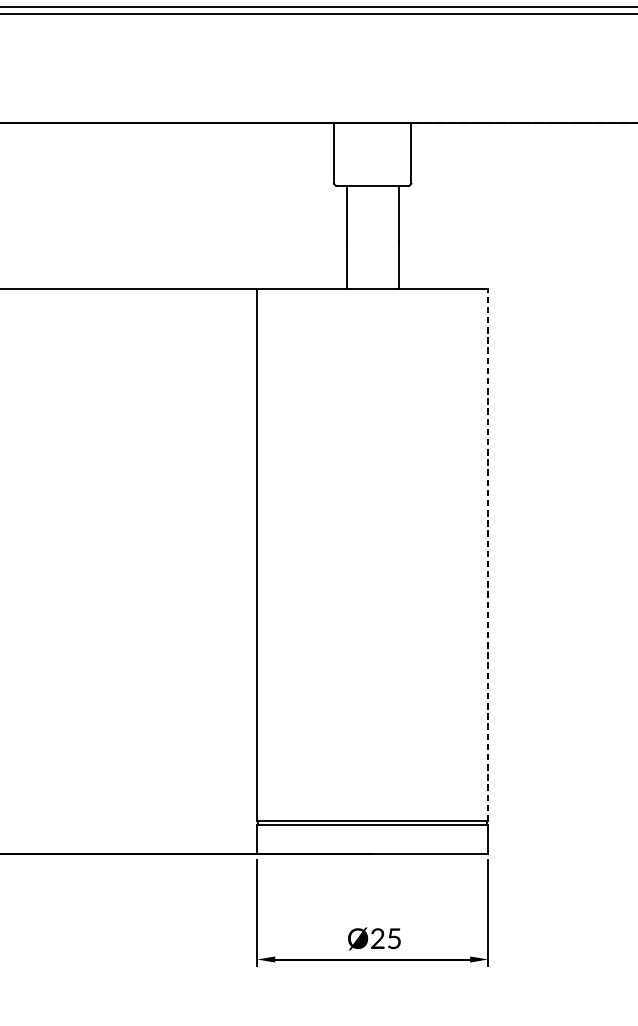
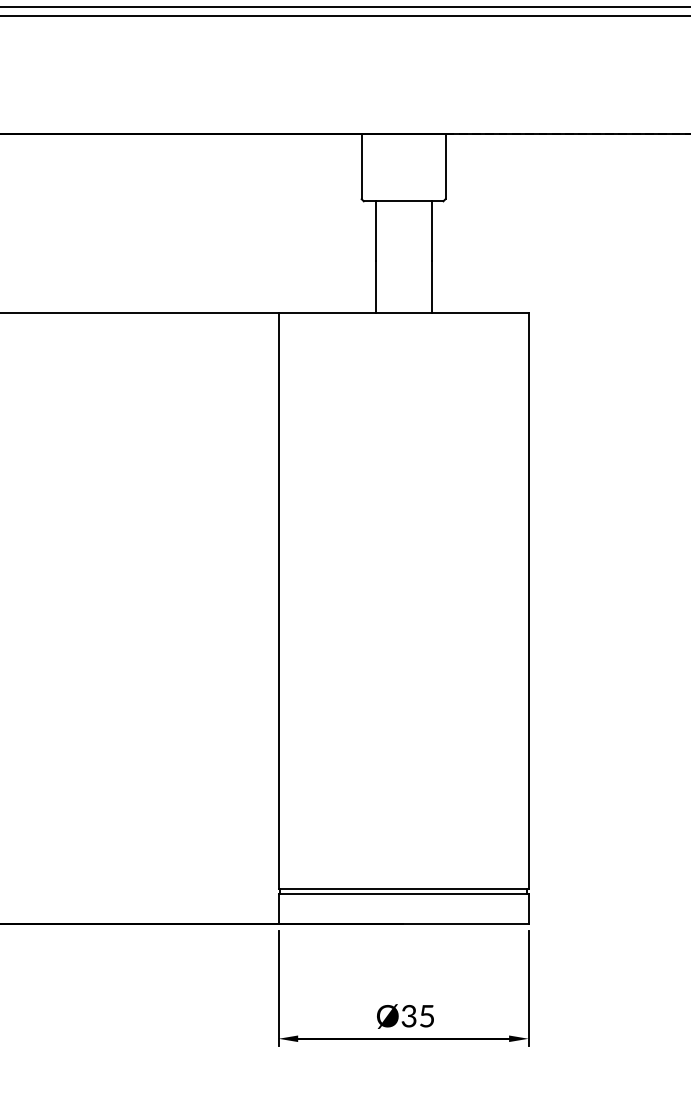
line: (488, 554) -> (528, 600), dashed -> solid
text: (377, 940) -> (408, 1018), Ø25 -> Ø35

